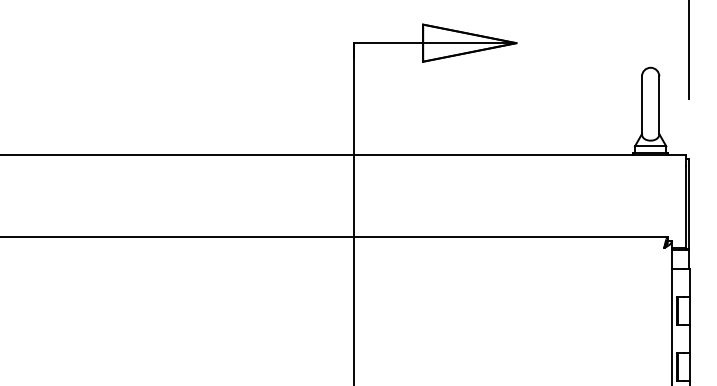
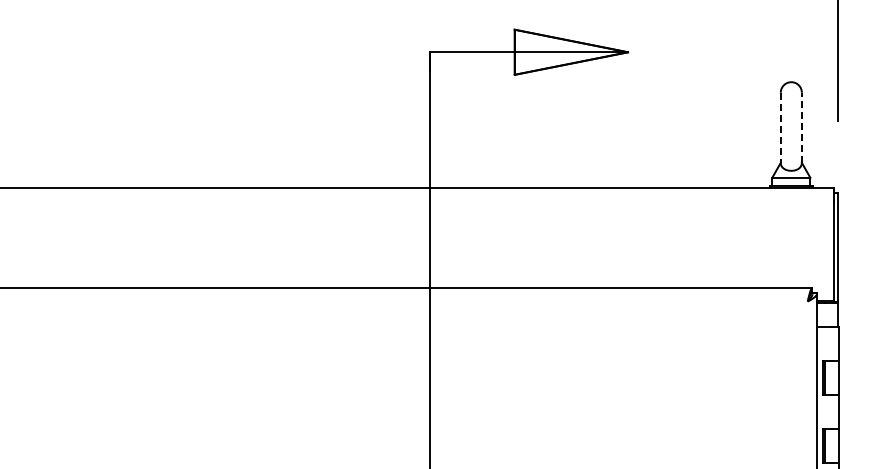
line: (641, 105) -> (780, 128), solid -> dashed
line: (659, 105) -> (801, 127), solid -> dashed

